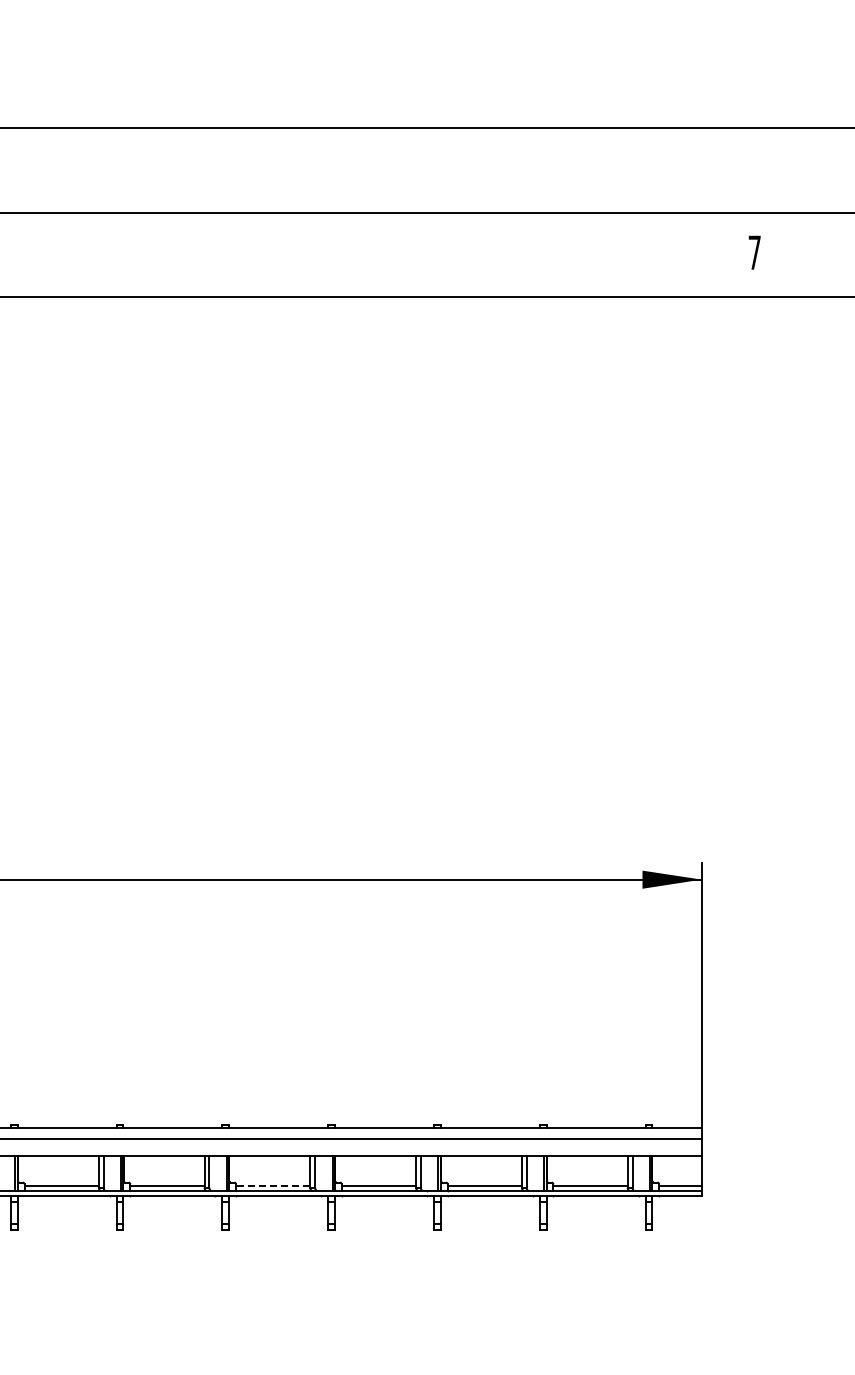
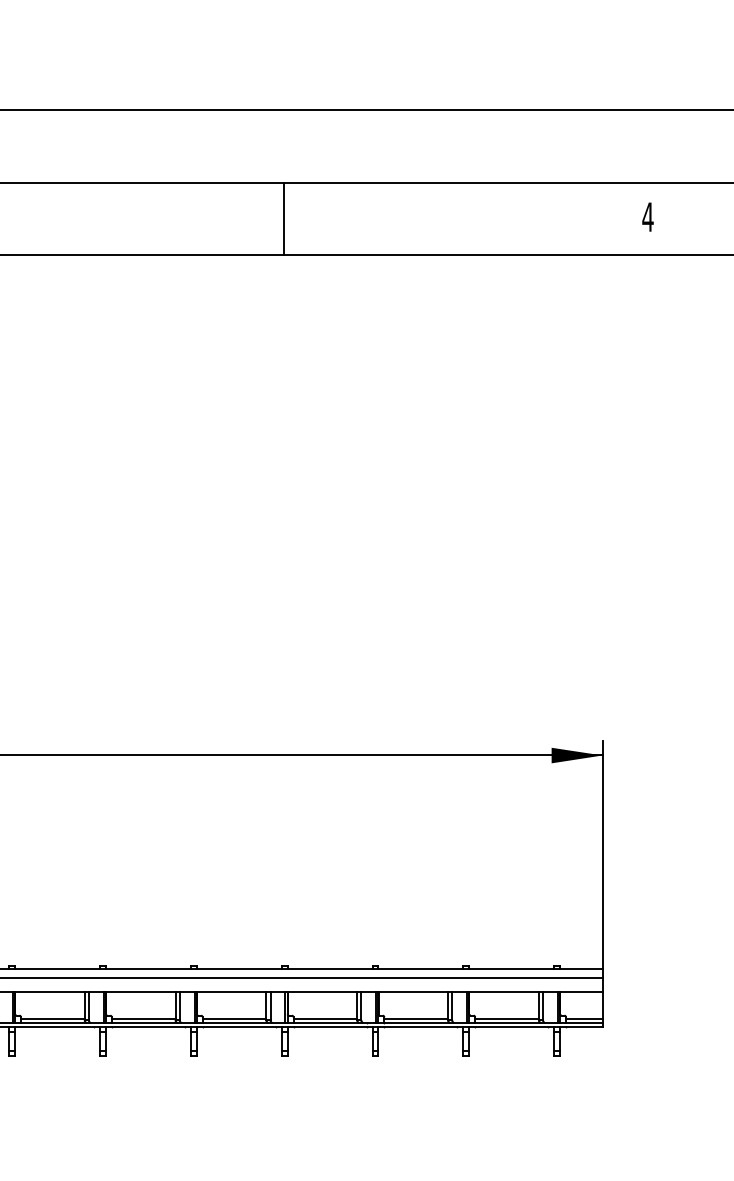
text: (754, 252) -> (647, 216), 7 -> 4
line: (330, 254) -> (283, 218), added
line: (272, 1186) -> (233, 1019), dashed -> solid

